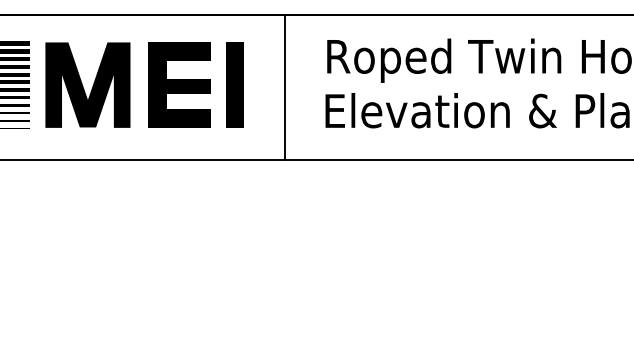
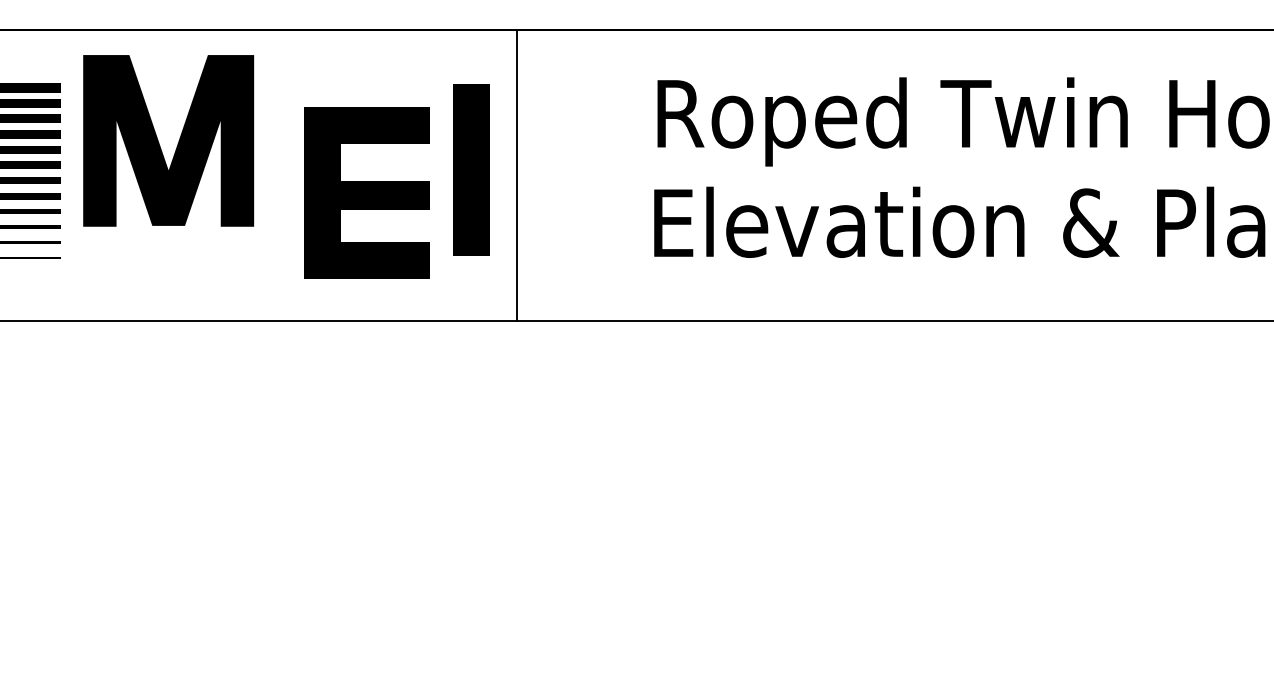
part: (179, 84) -> (366, 191), moved
curve: (83, 86) -> (159, 143), moved
line: (285, 86) -> (517, 173), moved

